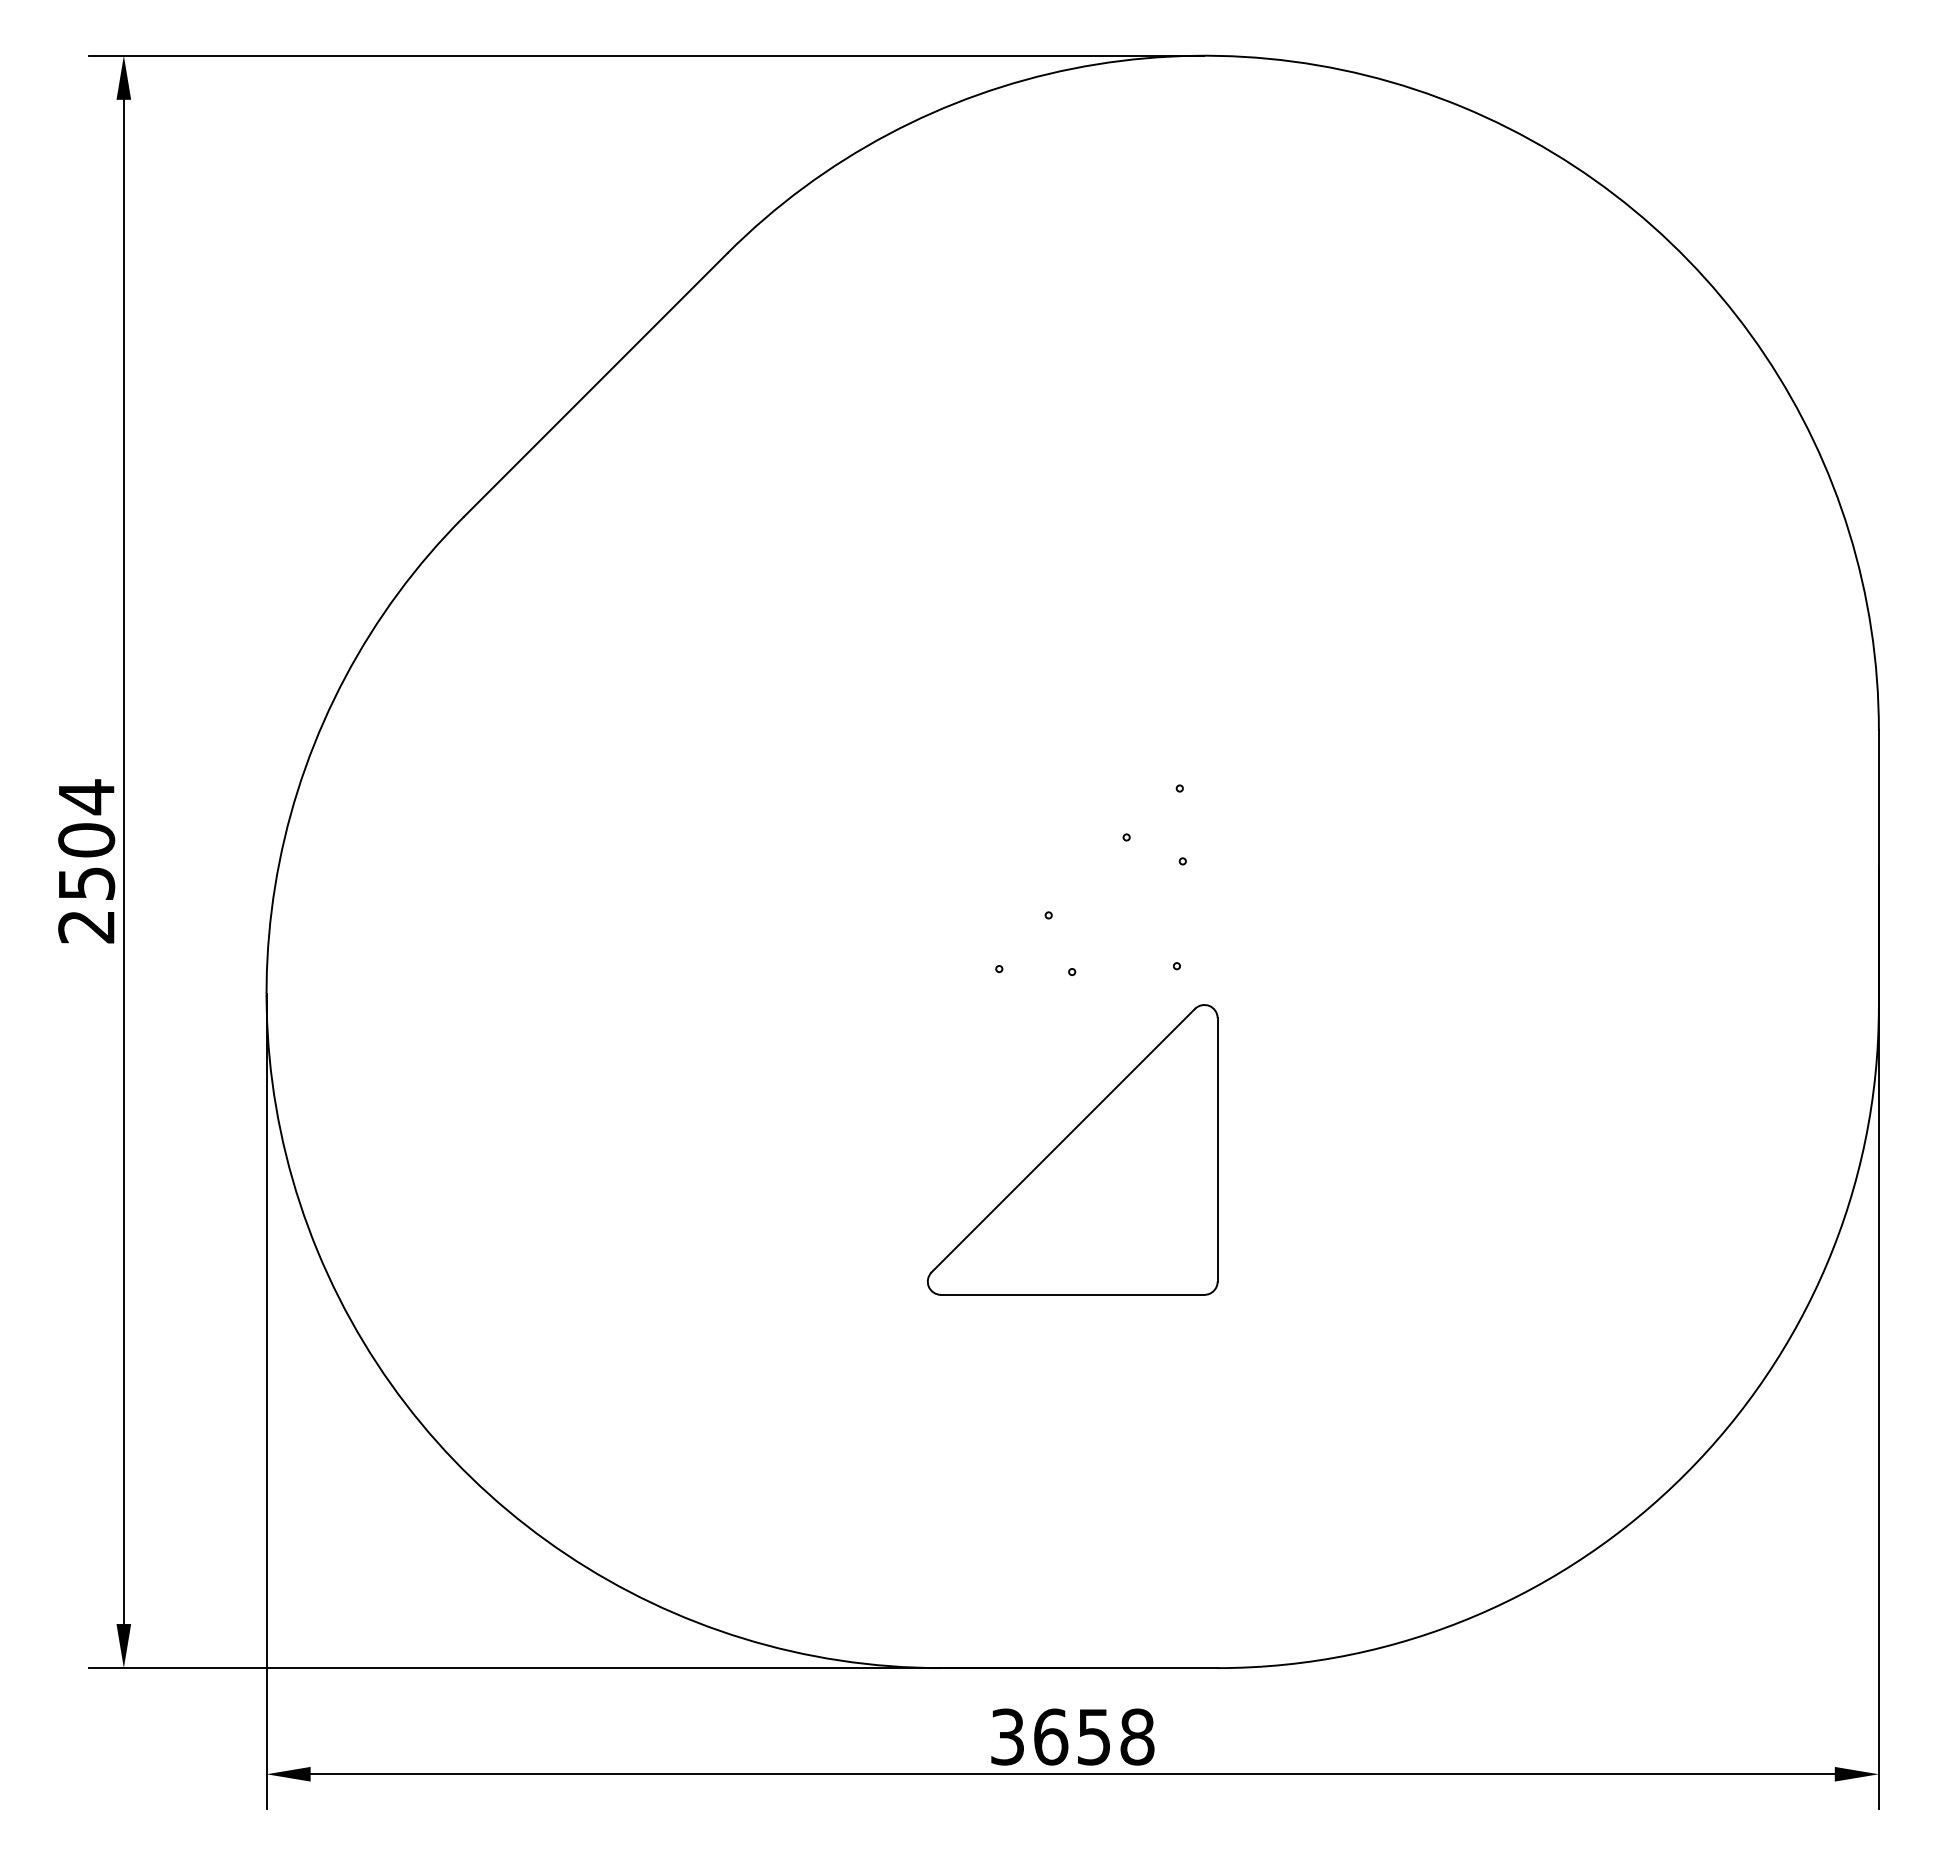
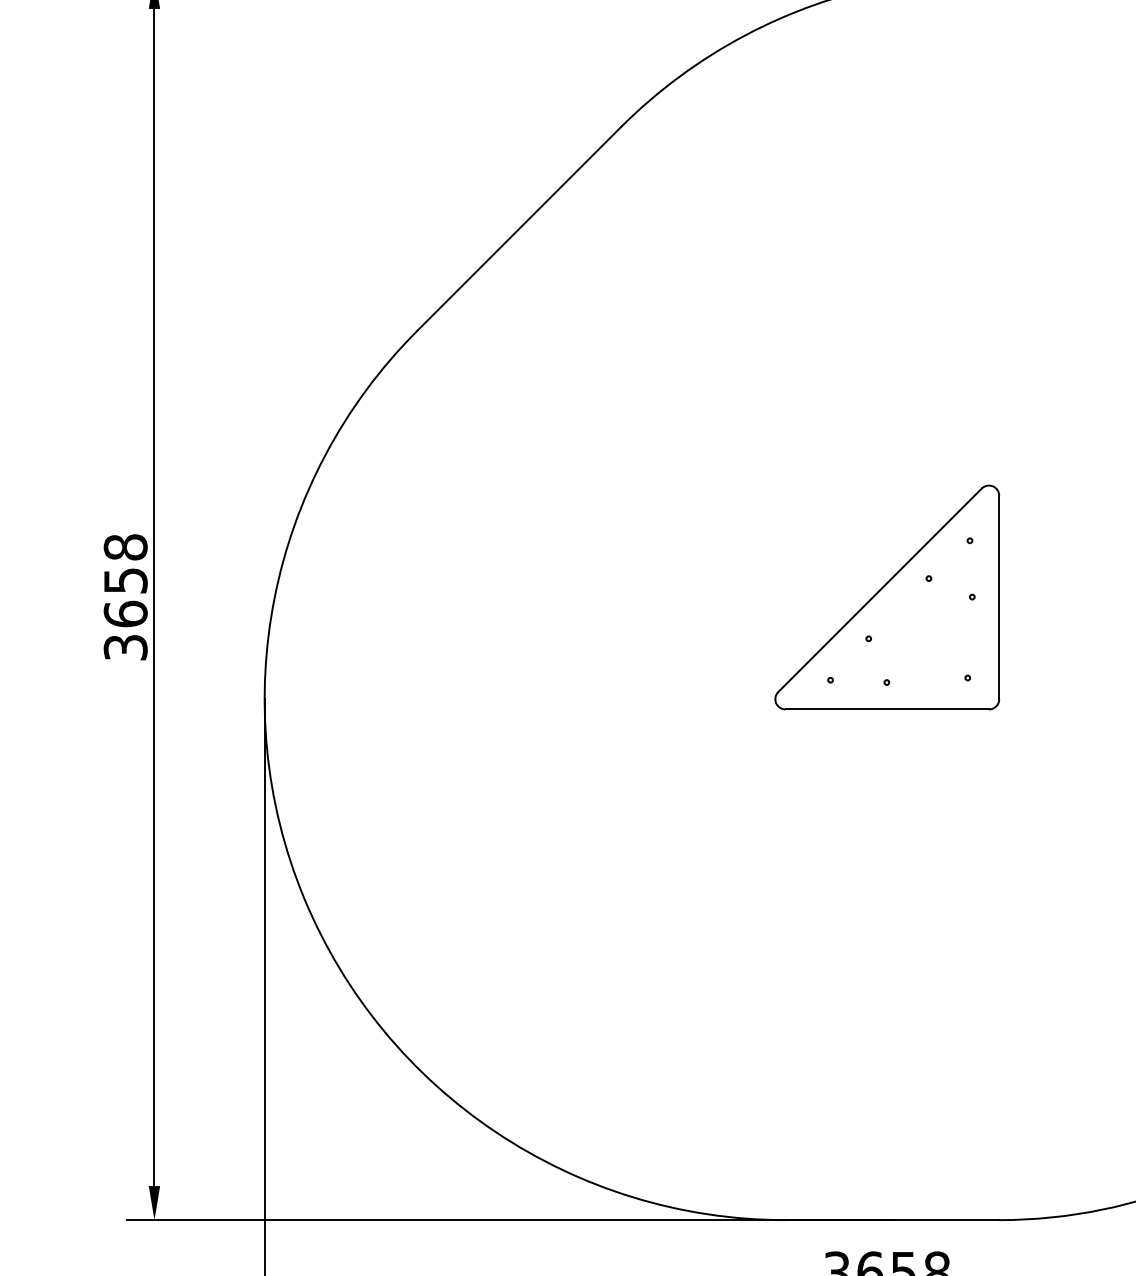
text: (86, 861) -> (125, 597), 2504 -> 3658
part: (1072, 1149) -> (887, 597), moved

